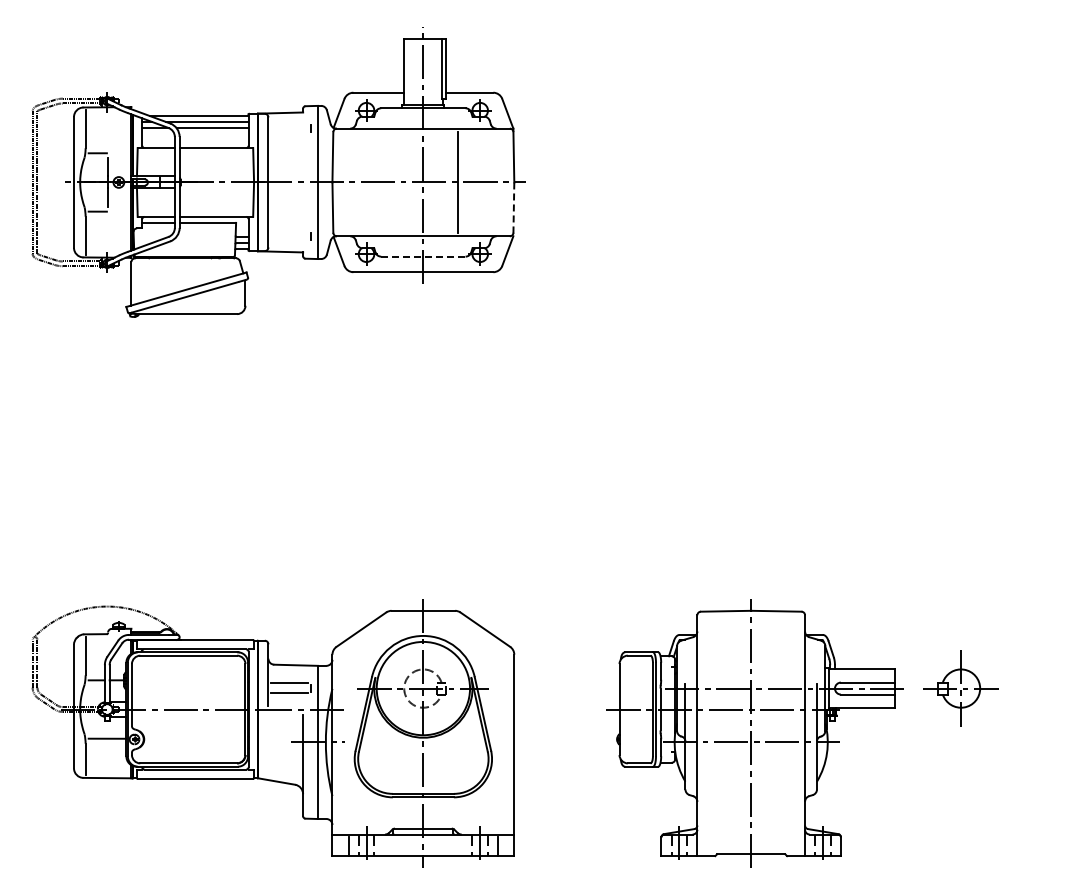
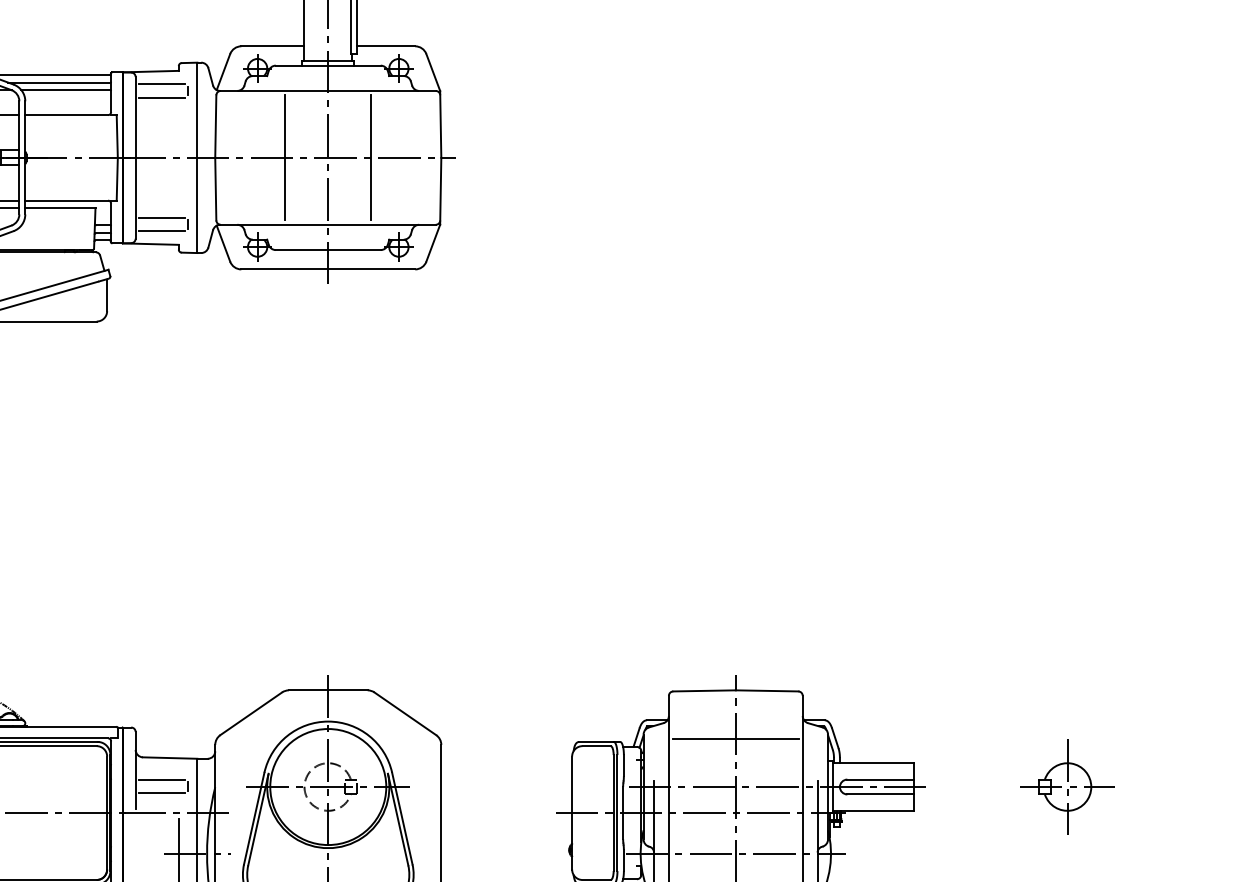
line: (289, 123) -> (161, 84), added
line: (289, 133) -> (161, 96), added
line: (388, 182) -> (284, 157), added
line: (513, 209) -> (440, 191), dashed -> solid
line: (289, 231) -> (161, 218), added
line: (289, 241) -> (161, 231), added
line: (423, 256) -> (328, 249), dashed -> solid
line: (750, 649) -> (734, 738), added
part: (960, 688) -> (1066, 786), moved

